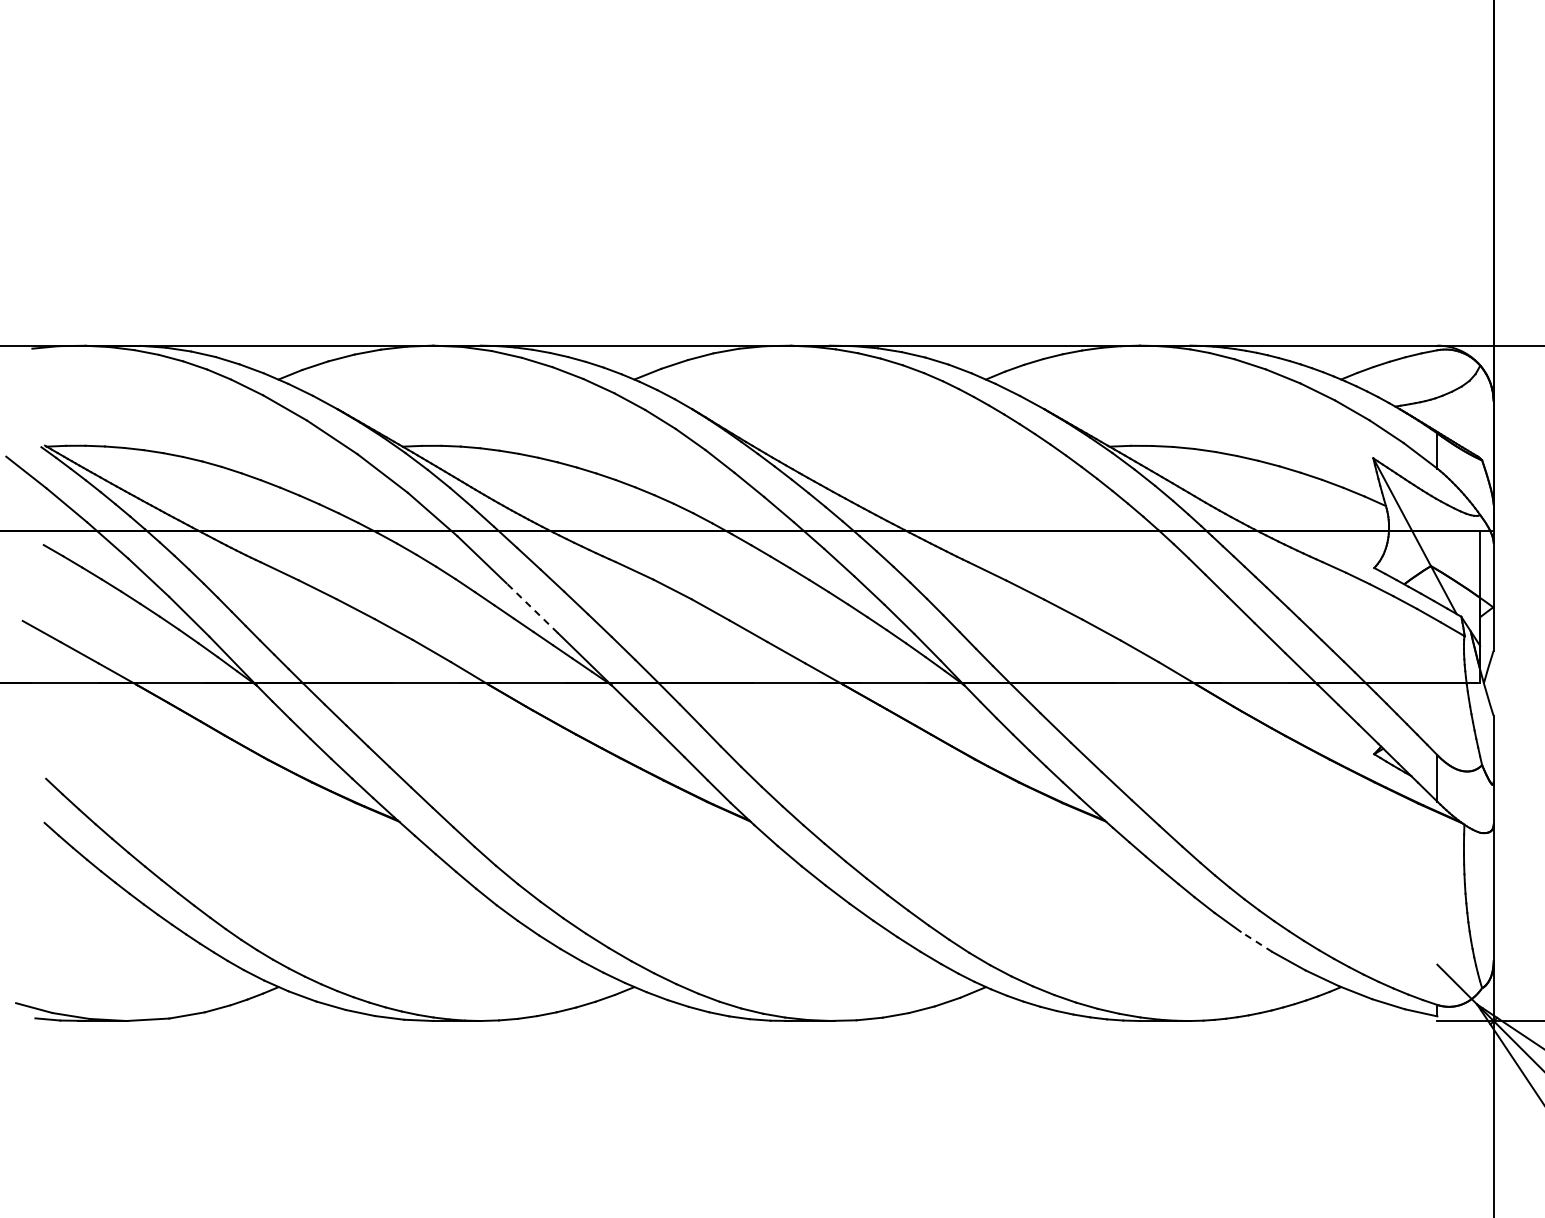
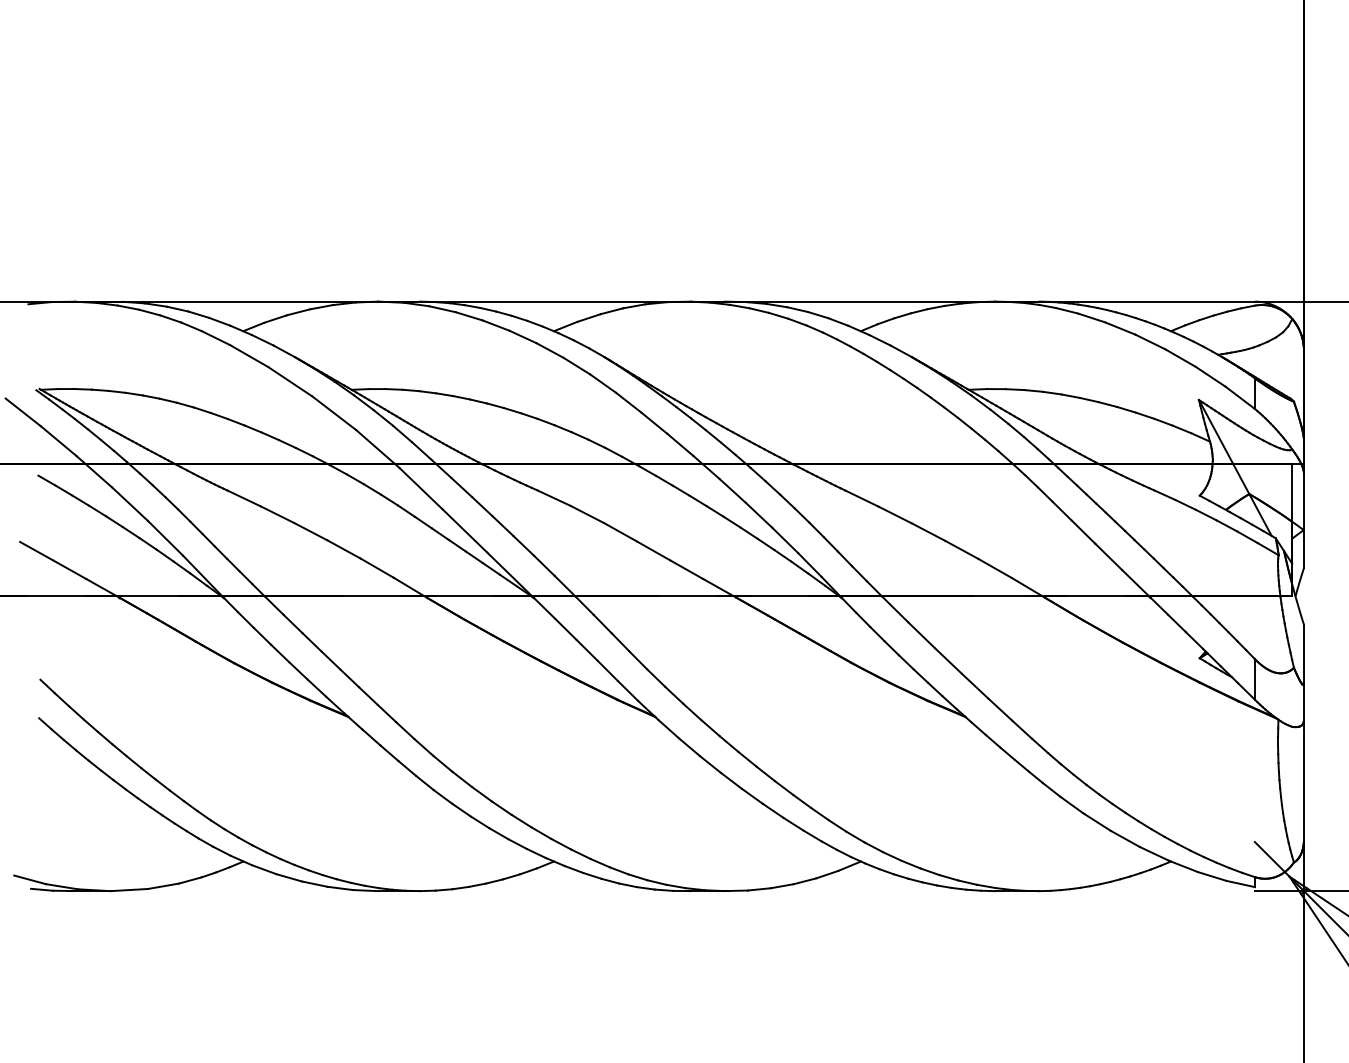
line: (532, 608) -> (465, 531), dashed -> solid
line: (1256, 941) -> (1096, 821), dashed -> solid

